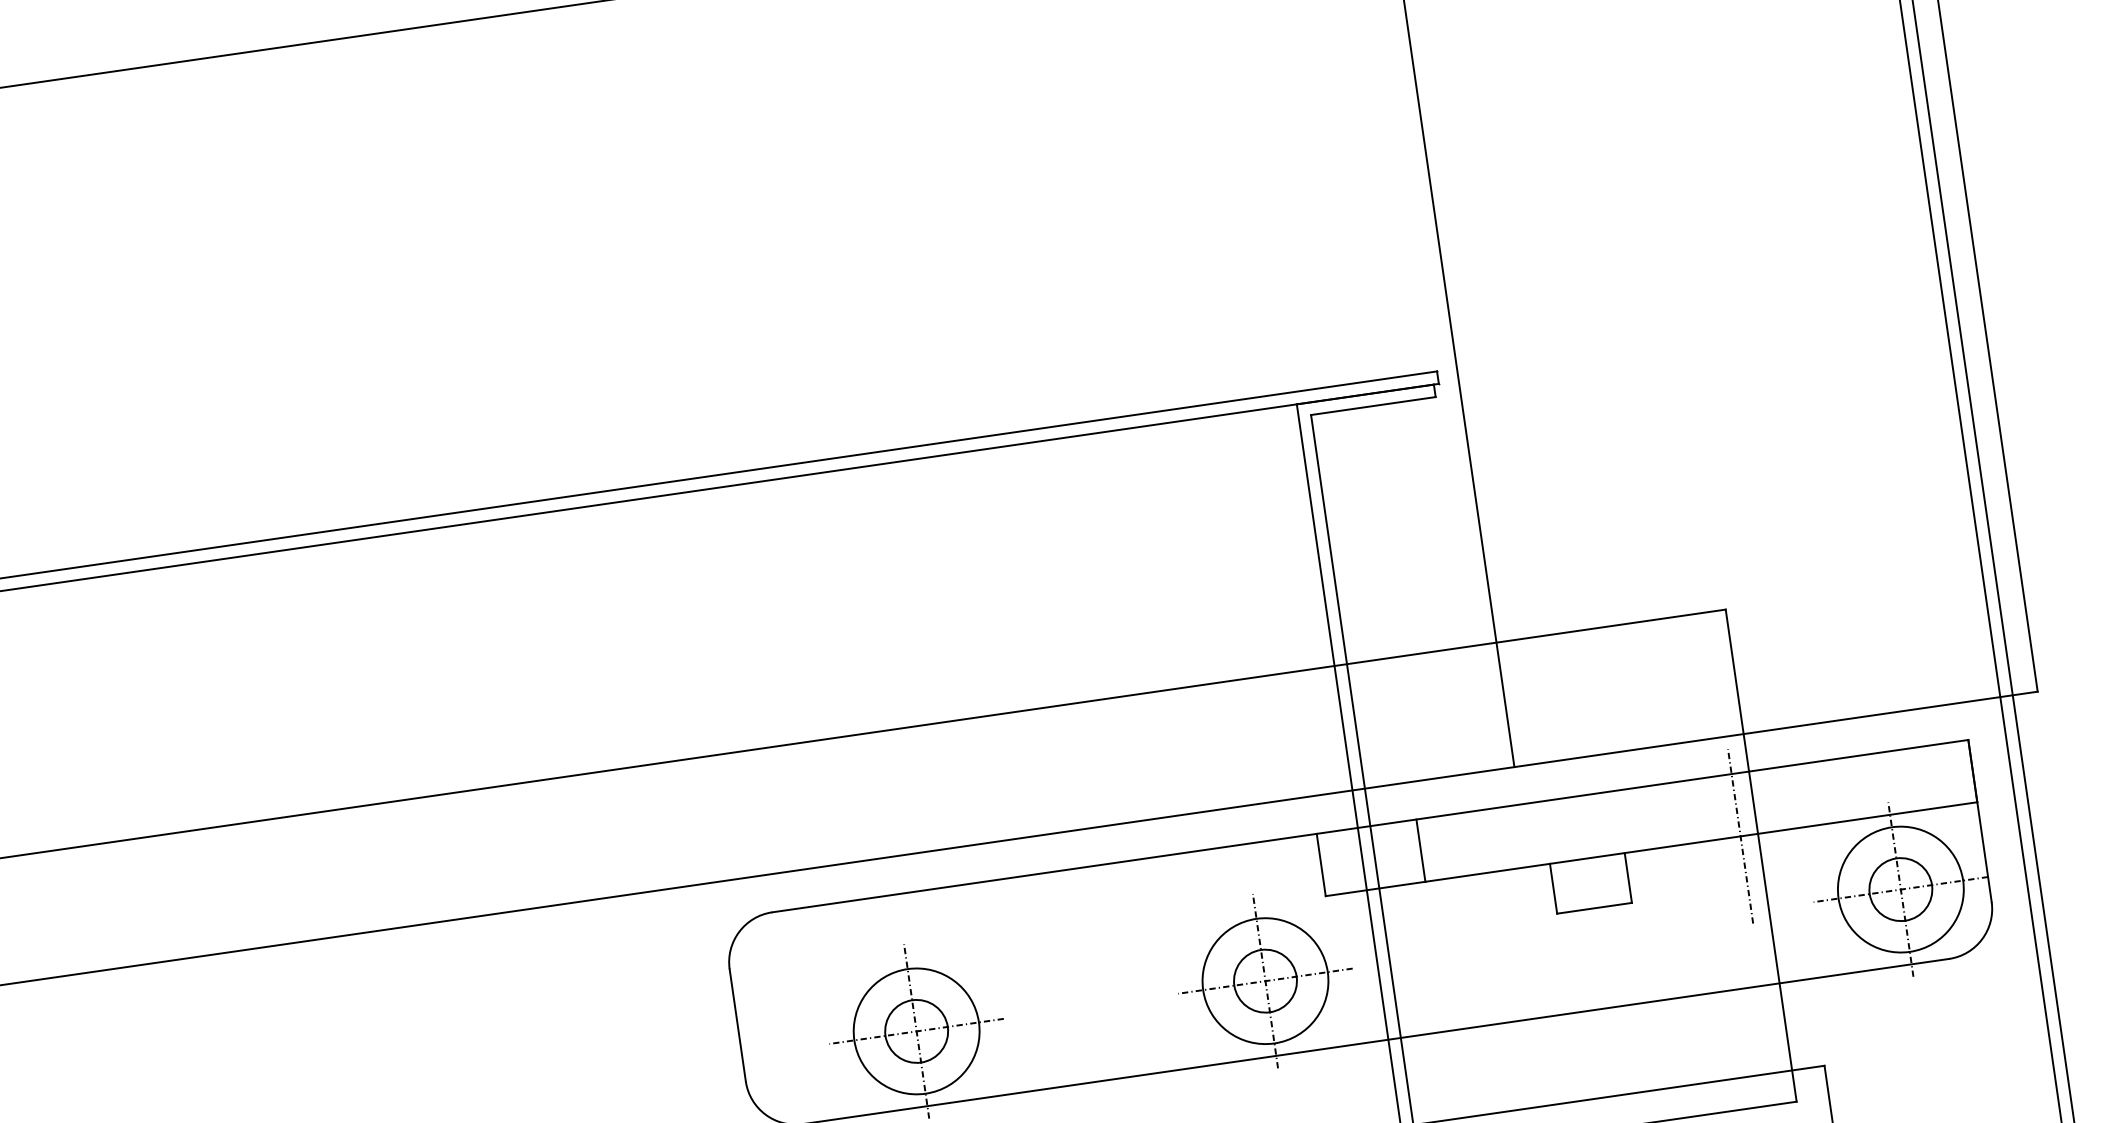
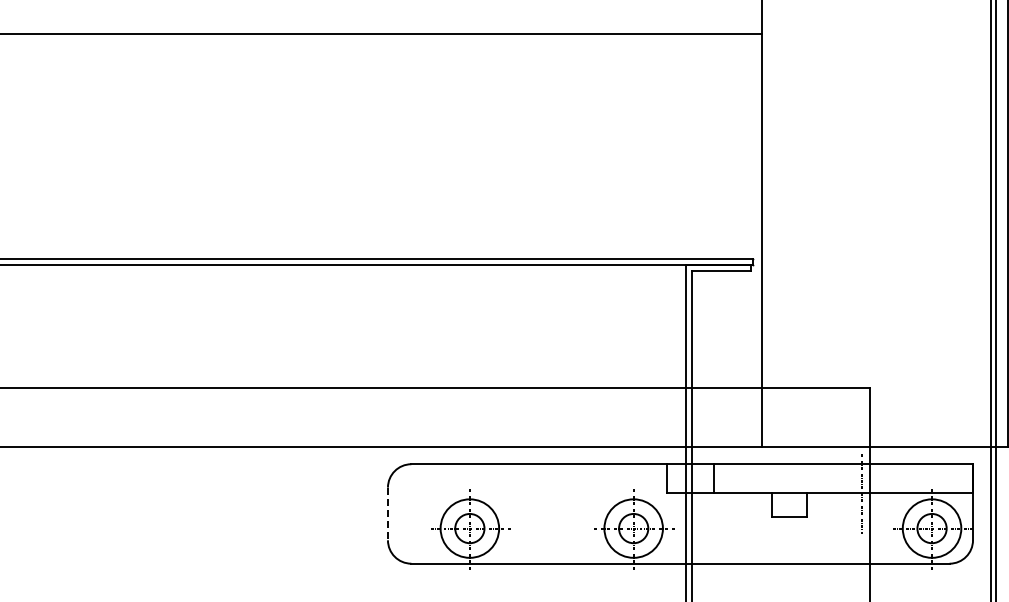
line: (736, 1026) -> (387, 514), solid -> dashed

